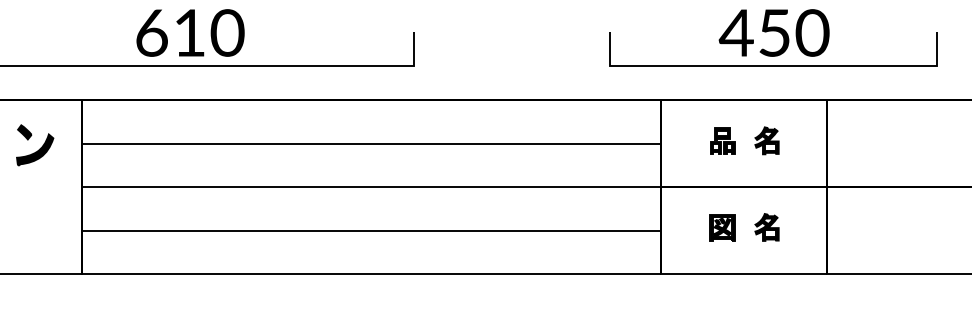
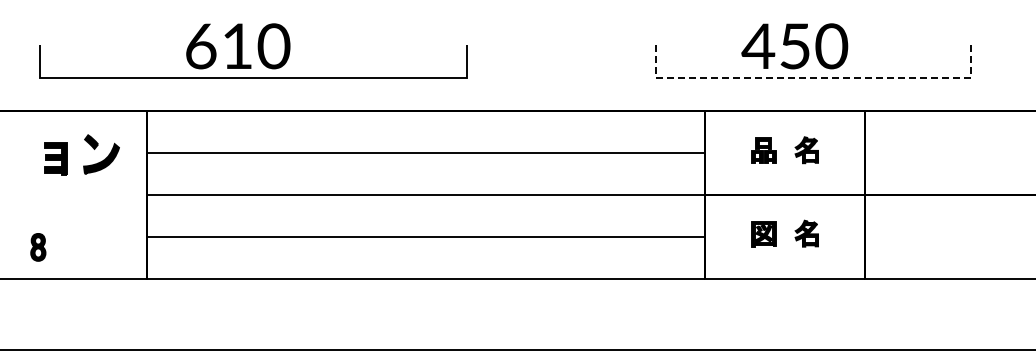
text: (190, 33) -> (238, 46), moved
text: (773, 33) -> (794, 46), moved
line: (773, 66) -> (813, 78), solid -> dashed

